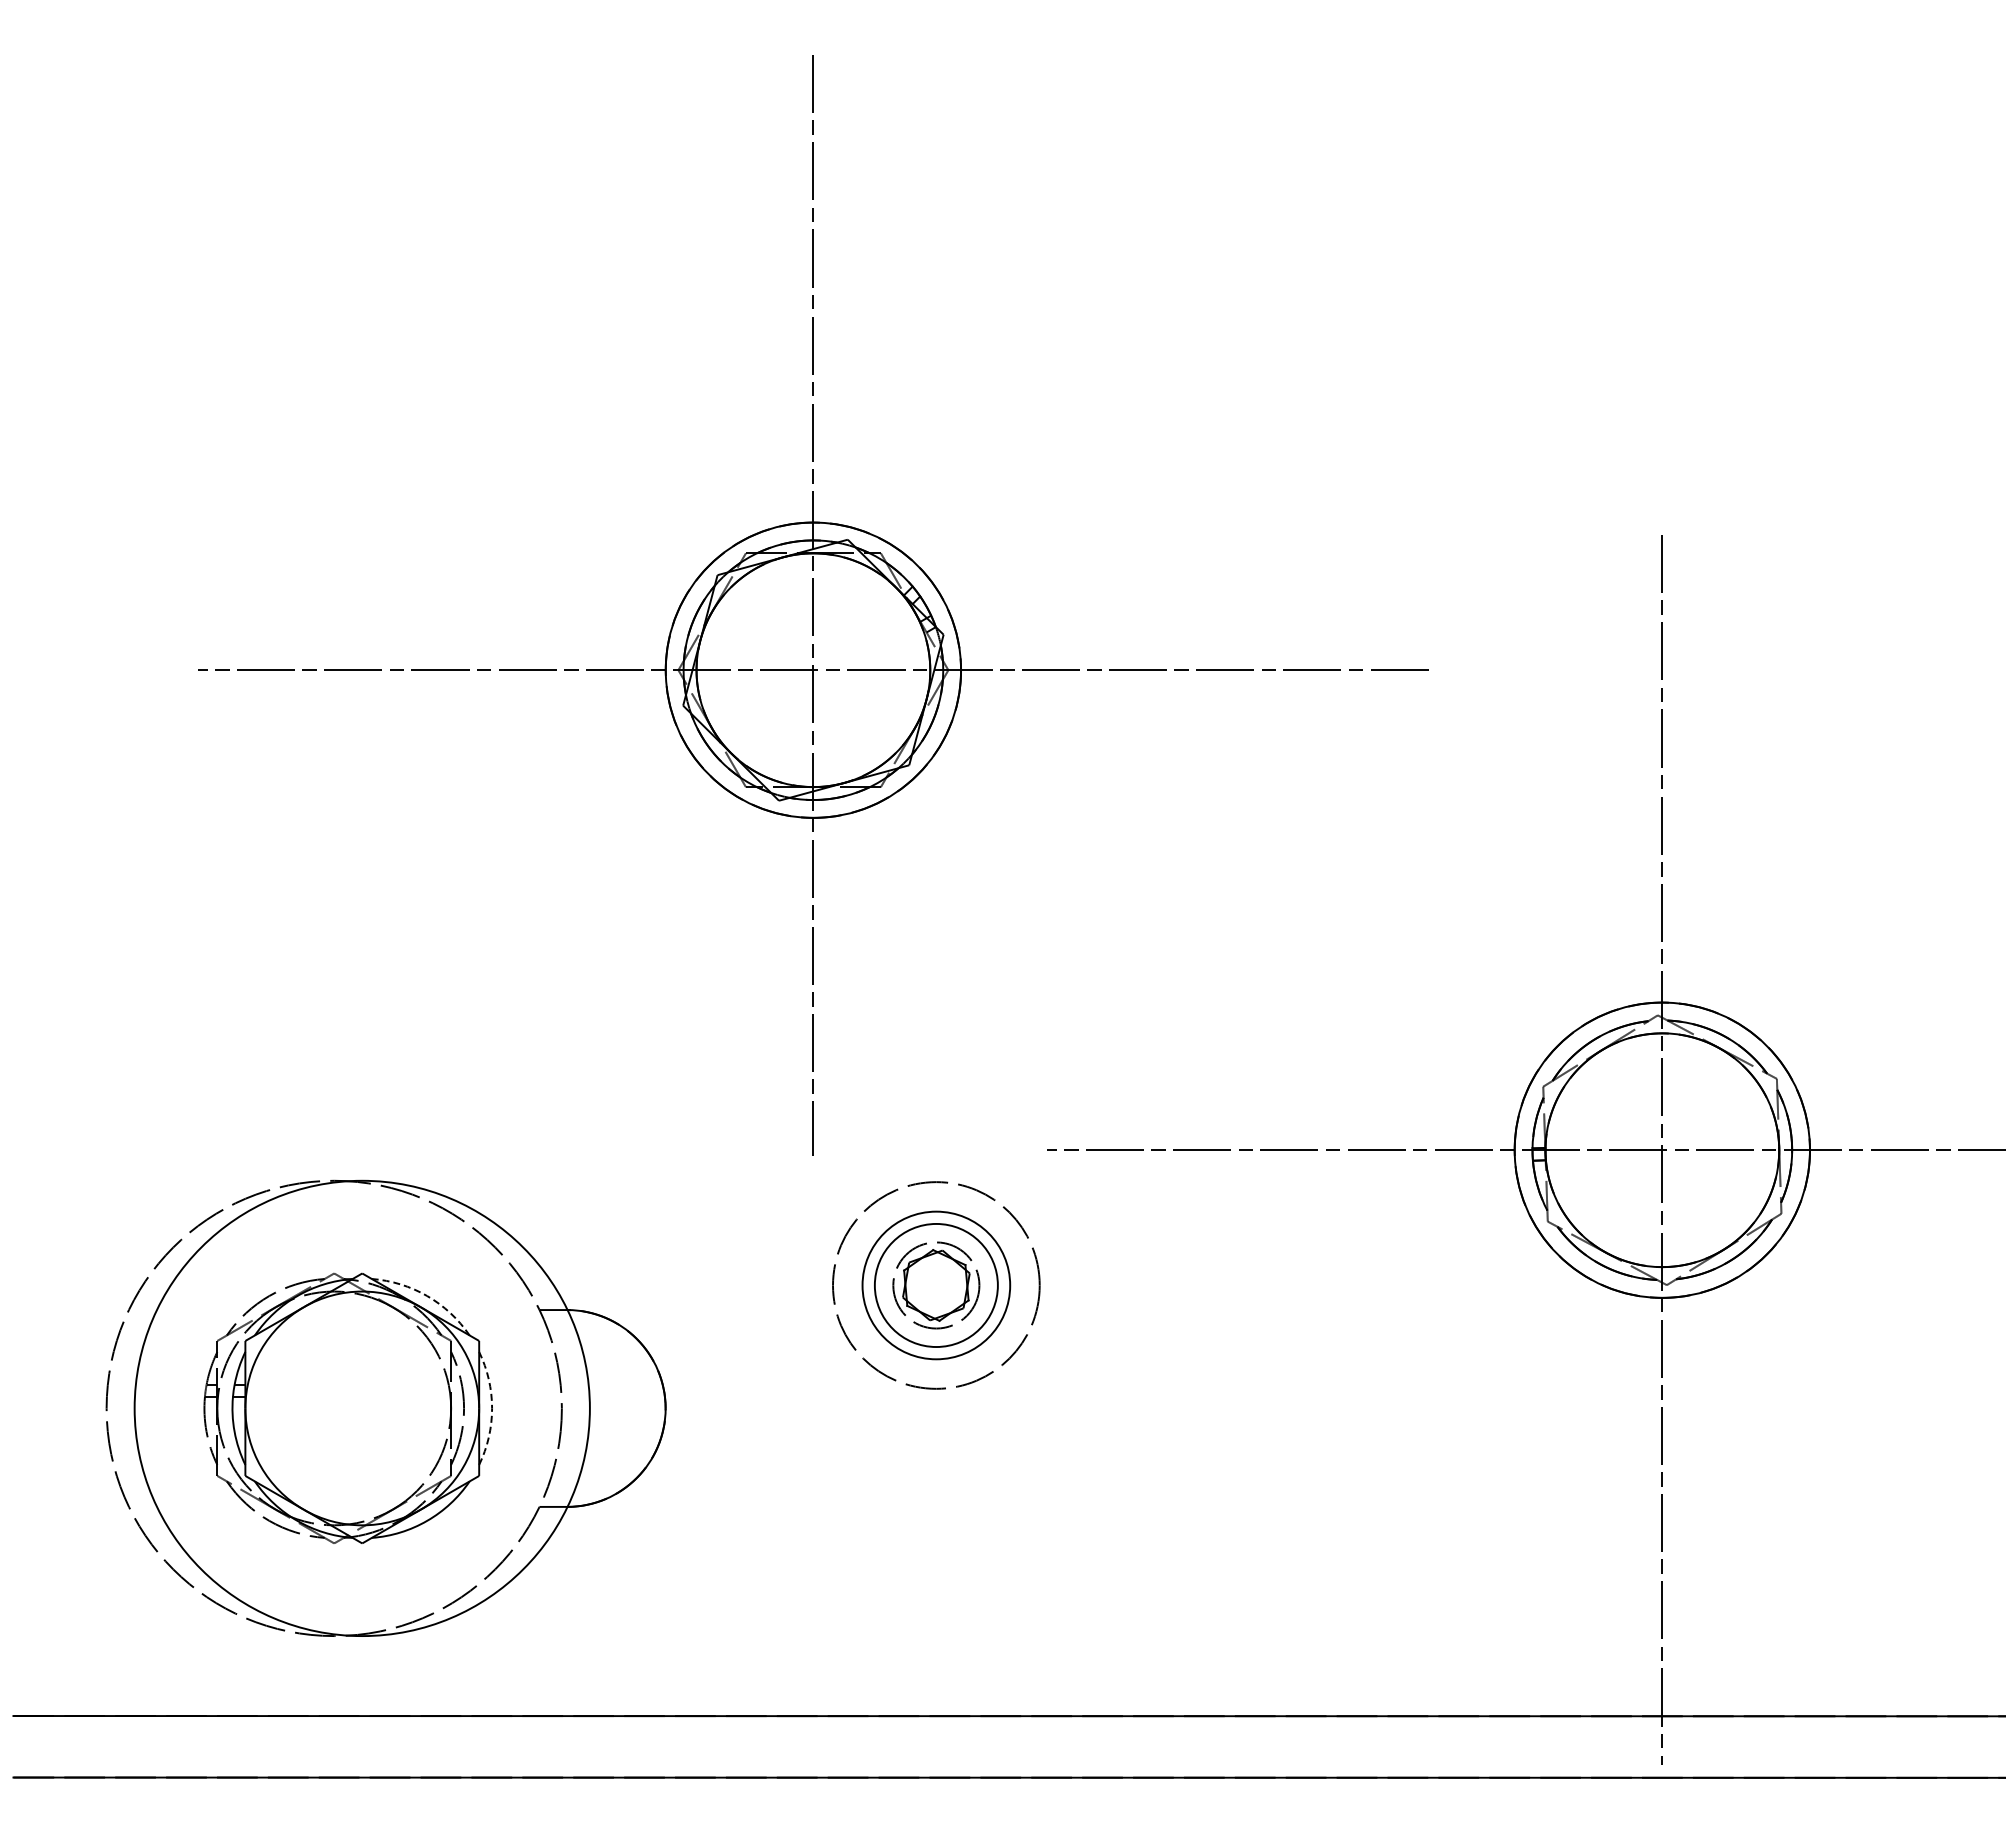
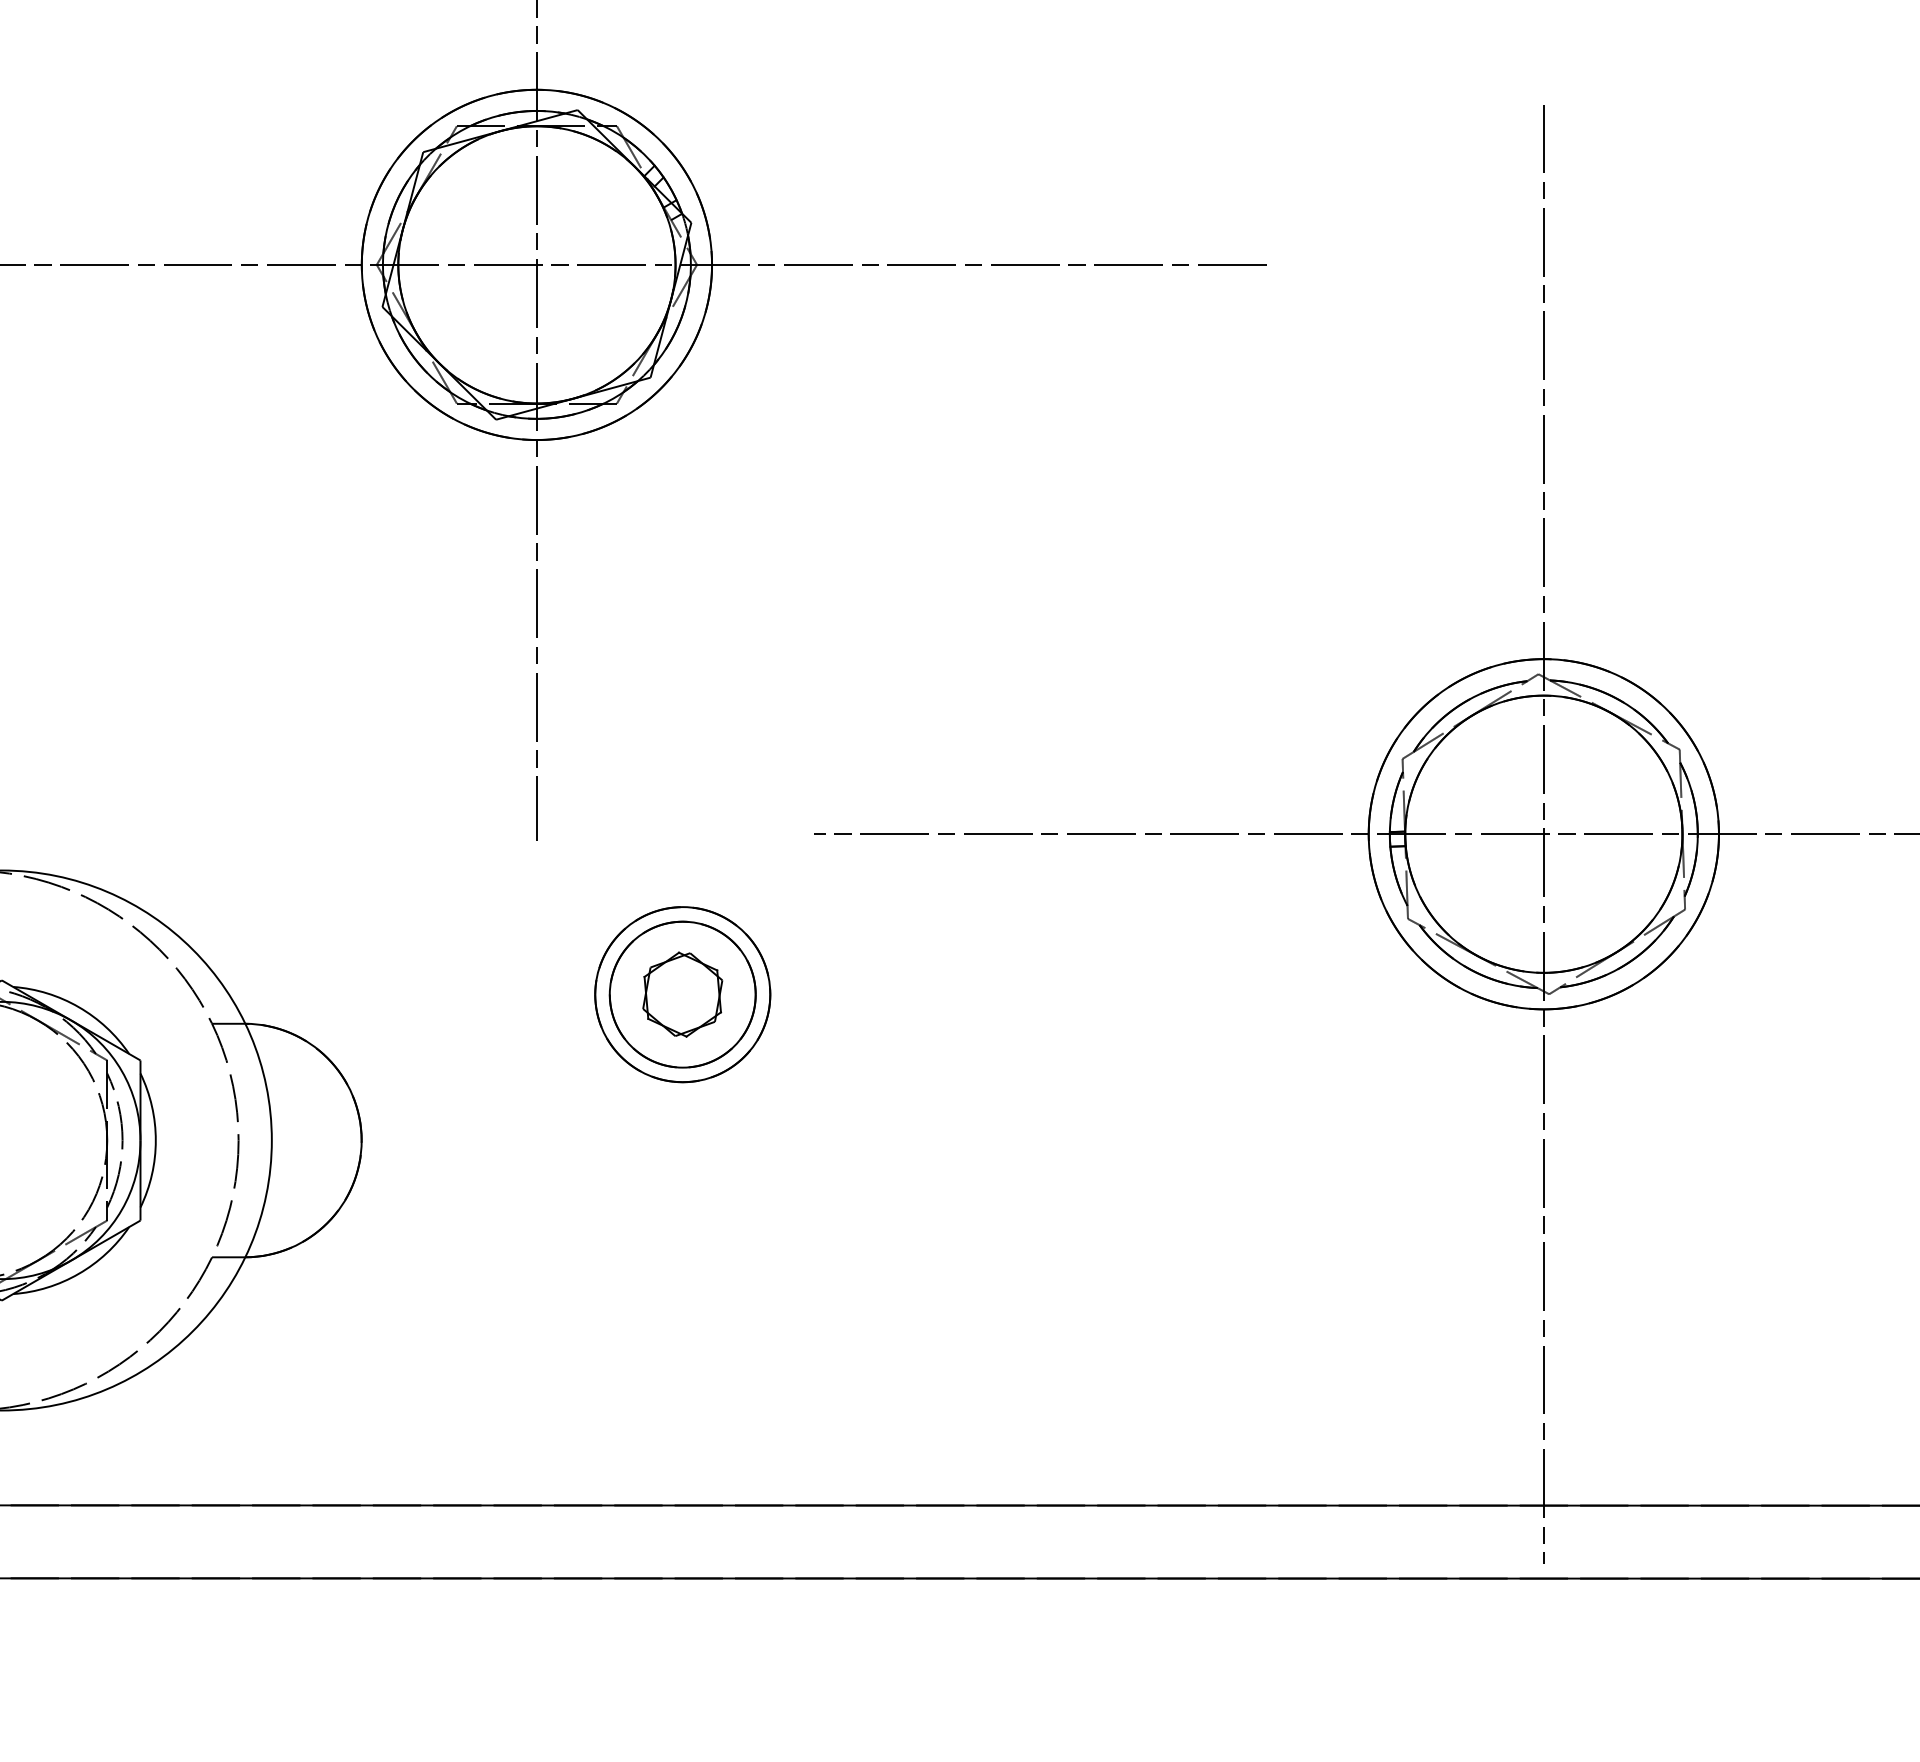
circle: (935, 1285) -> (681, 994), size x1.43
circle: (936, 1285) -> (682, 994), size x0.71
arc: (427, 1296) -> (79, 1007), dashed -> solid
arc: (492, 1408) -> (156, 1140), dashed -> solid

